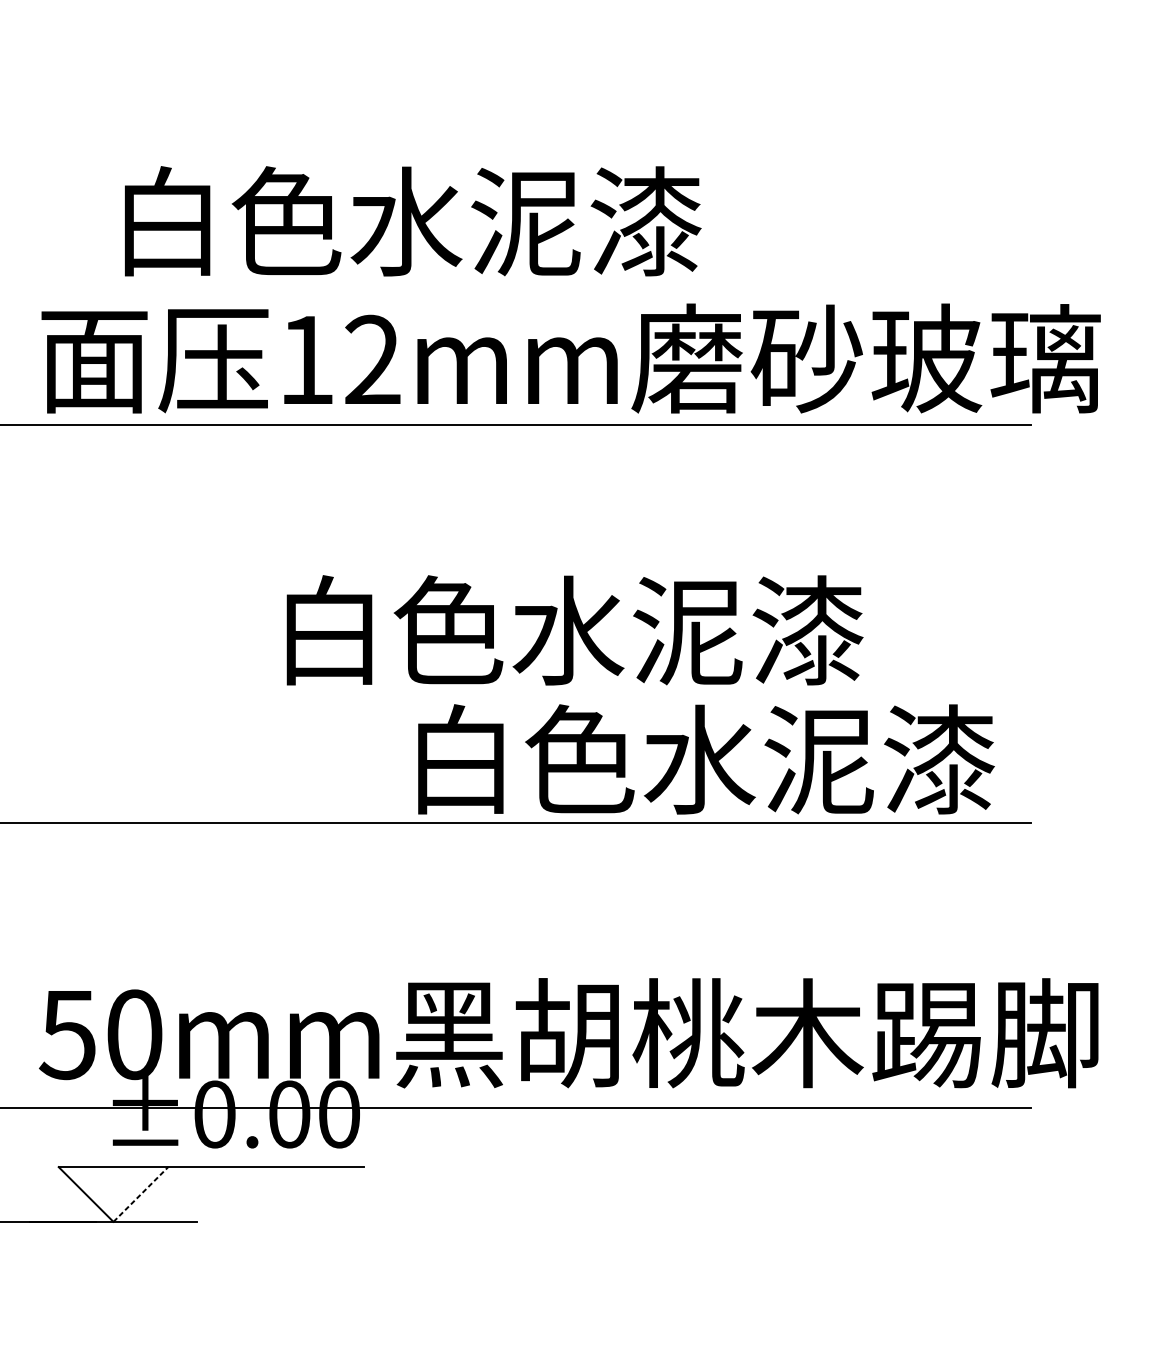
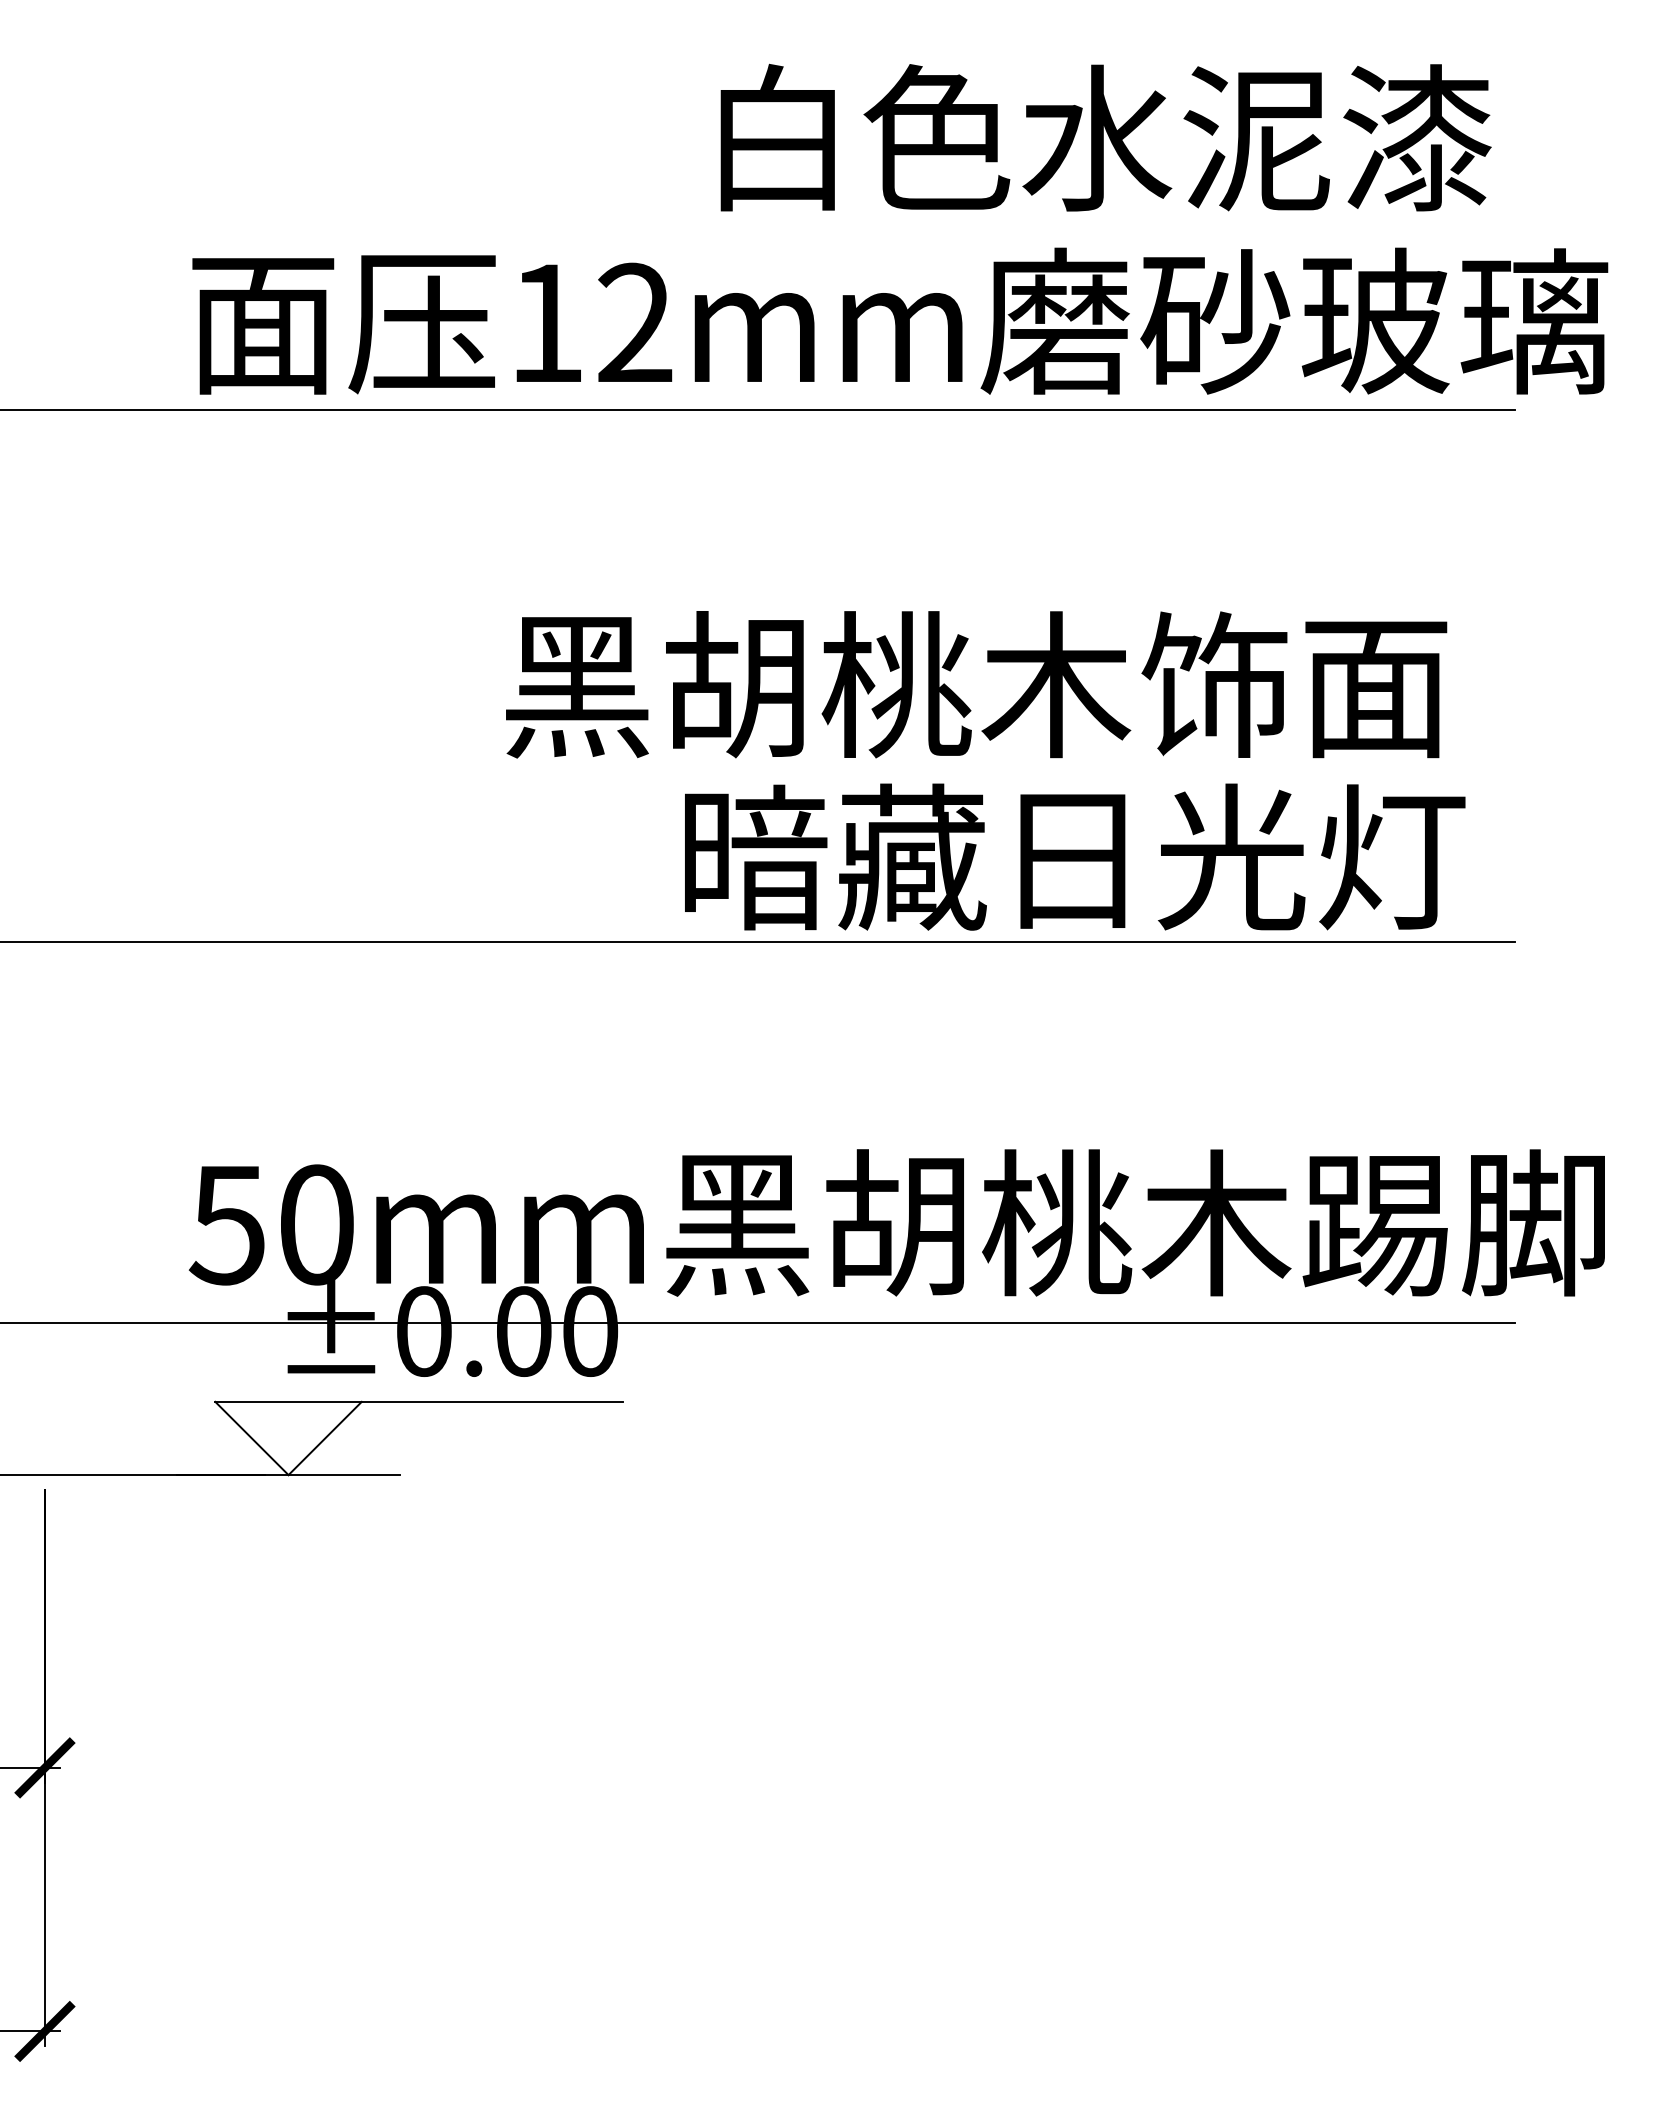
text: (412, 221) -> (1105, 137), moved
text: (628, 630) -> (976, 684), 白色水泥漆 -> 黑胡桃木饰面
text: (702, 759) -> (1075, 856), 白色水泥漆 -> 暗藏日光灯
line: (141, 1194) -> (325, 1438), dashed -> solid

